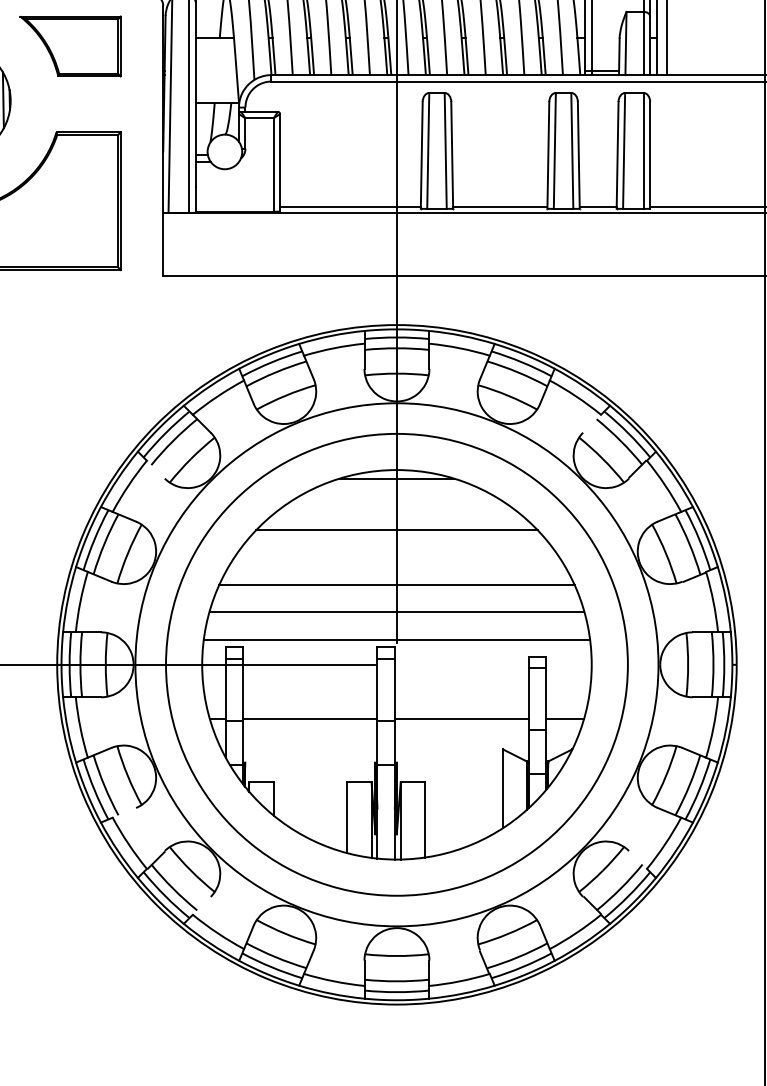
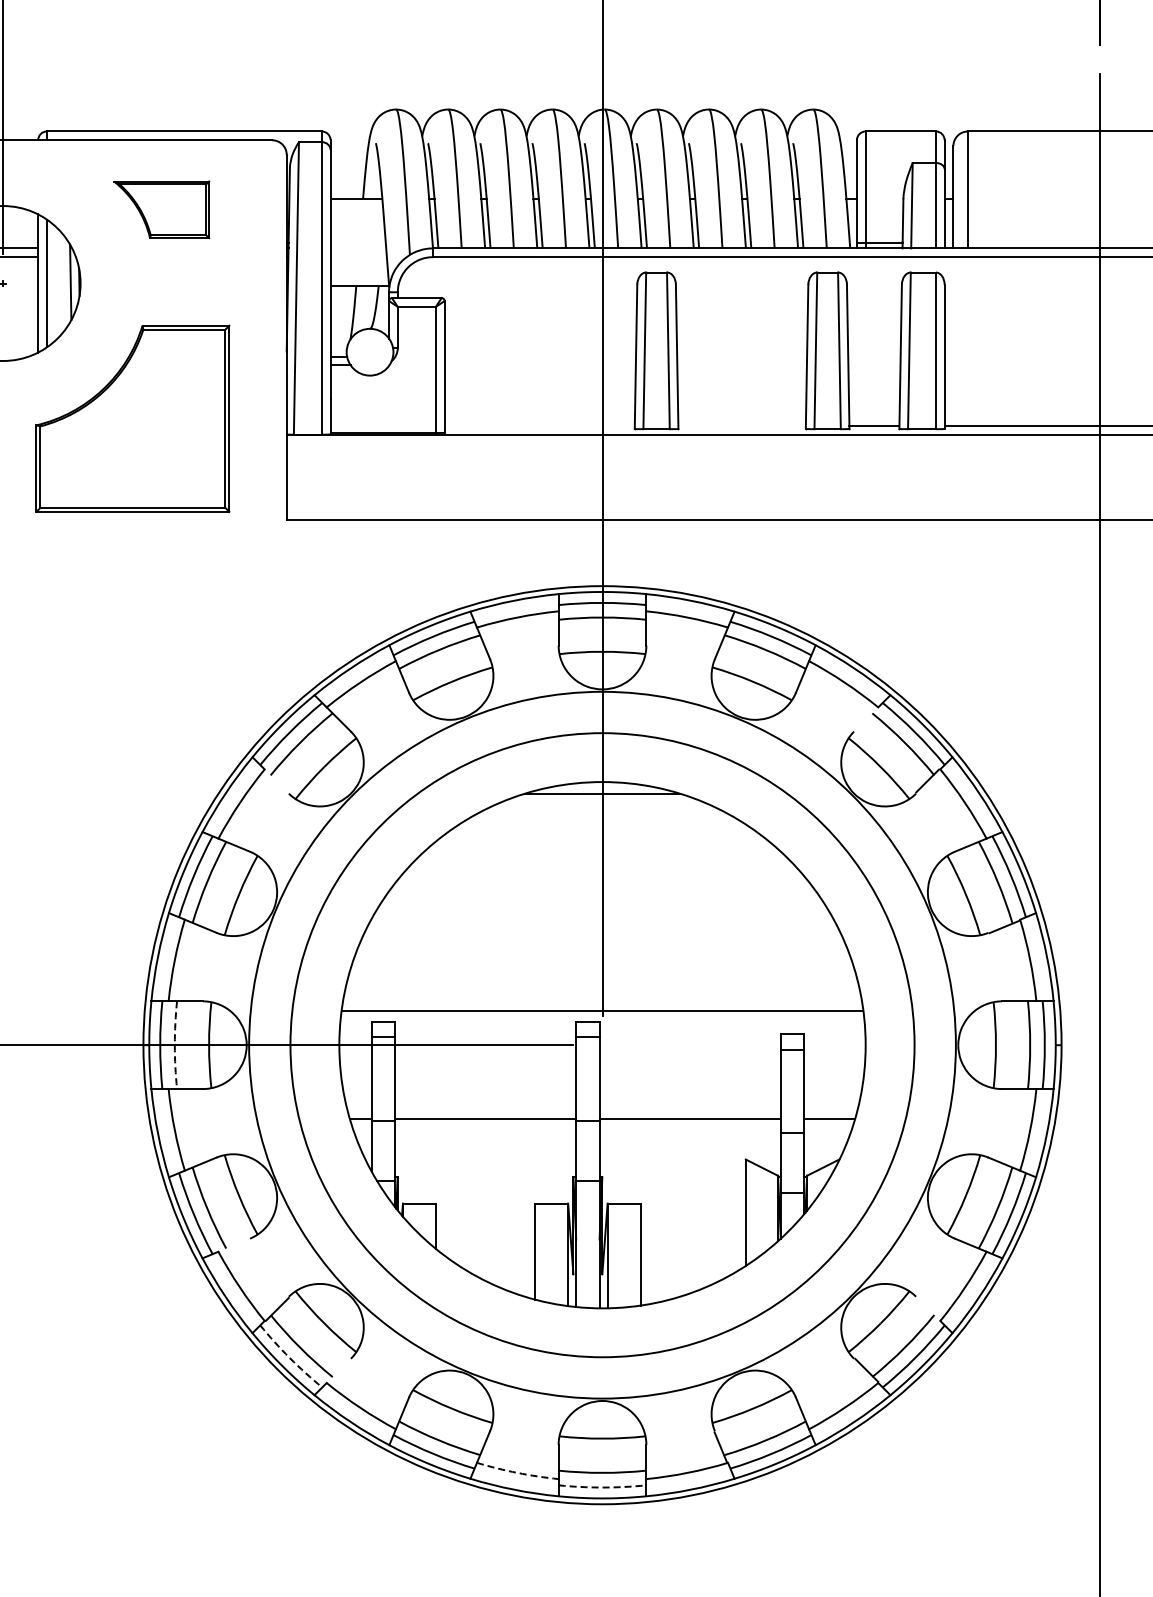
part: (70, 46) -> (161, 209), size x0.7
line: (350, 206) -> (539, 426), removed
line: (499, 206) -> (741, 426), removed
line: (396, 530) -> (602, 863), removed
line: (396, 585) -> (602, 937), removed
line: (396, 611) -> (602, 973), removed
arc: (80, 665) -> (174, 1045), solid -> dashed
arc: (165, 895) -> (289, 1357), solid -> dashed
arc: (334, 981) -> (517, 1472), solid -> dashed
arc: (396, 992) -> (602, 1487), solid -> dashed

